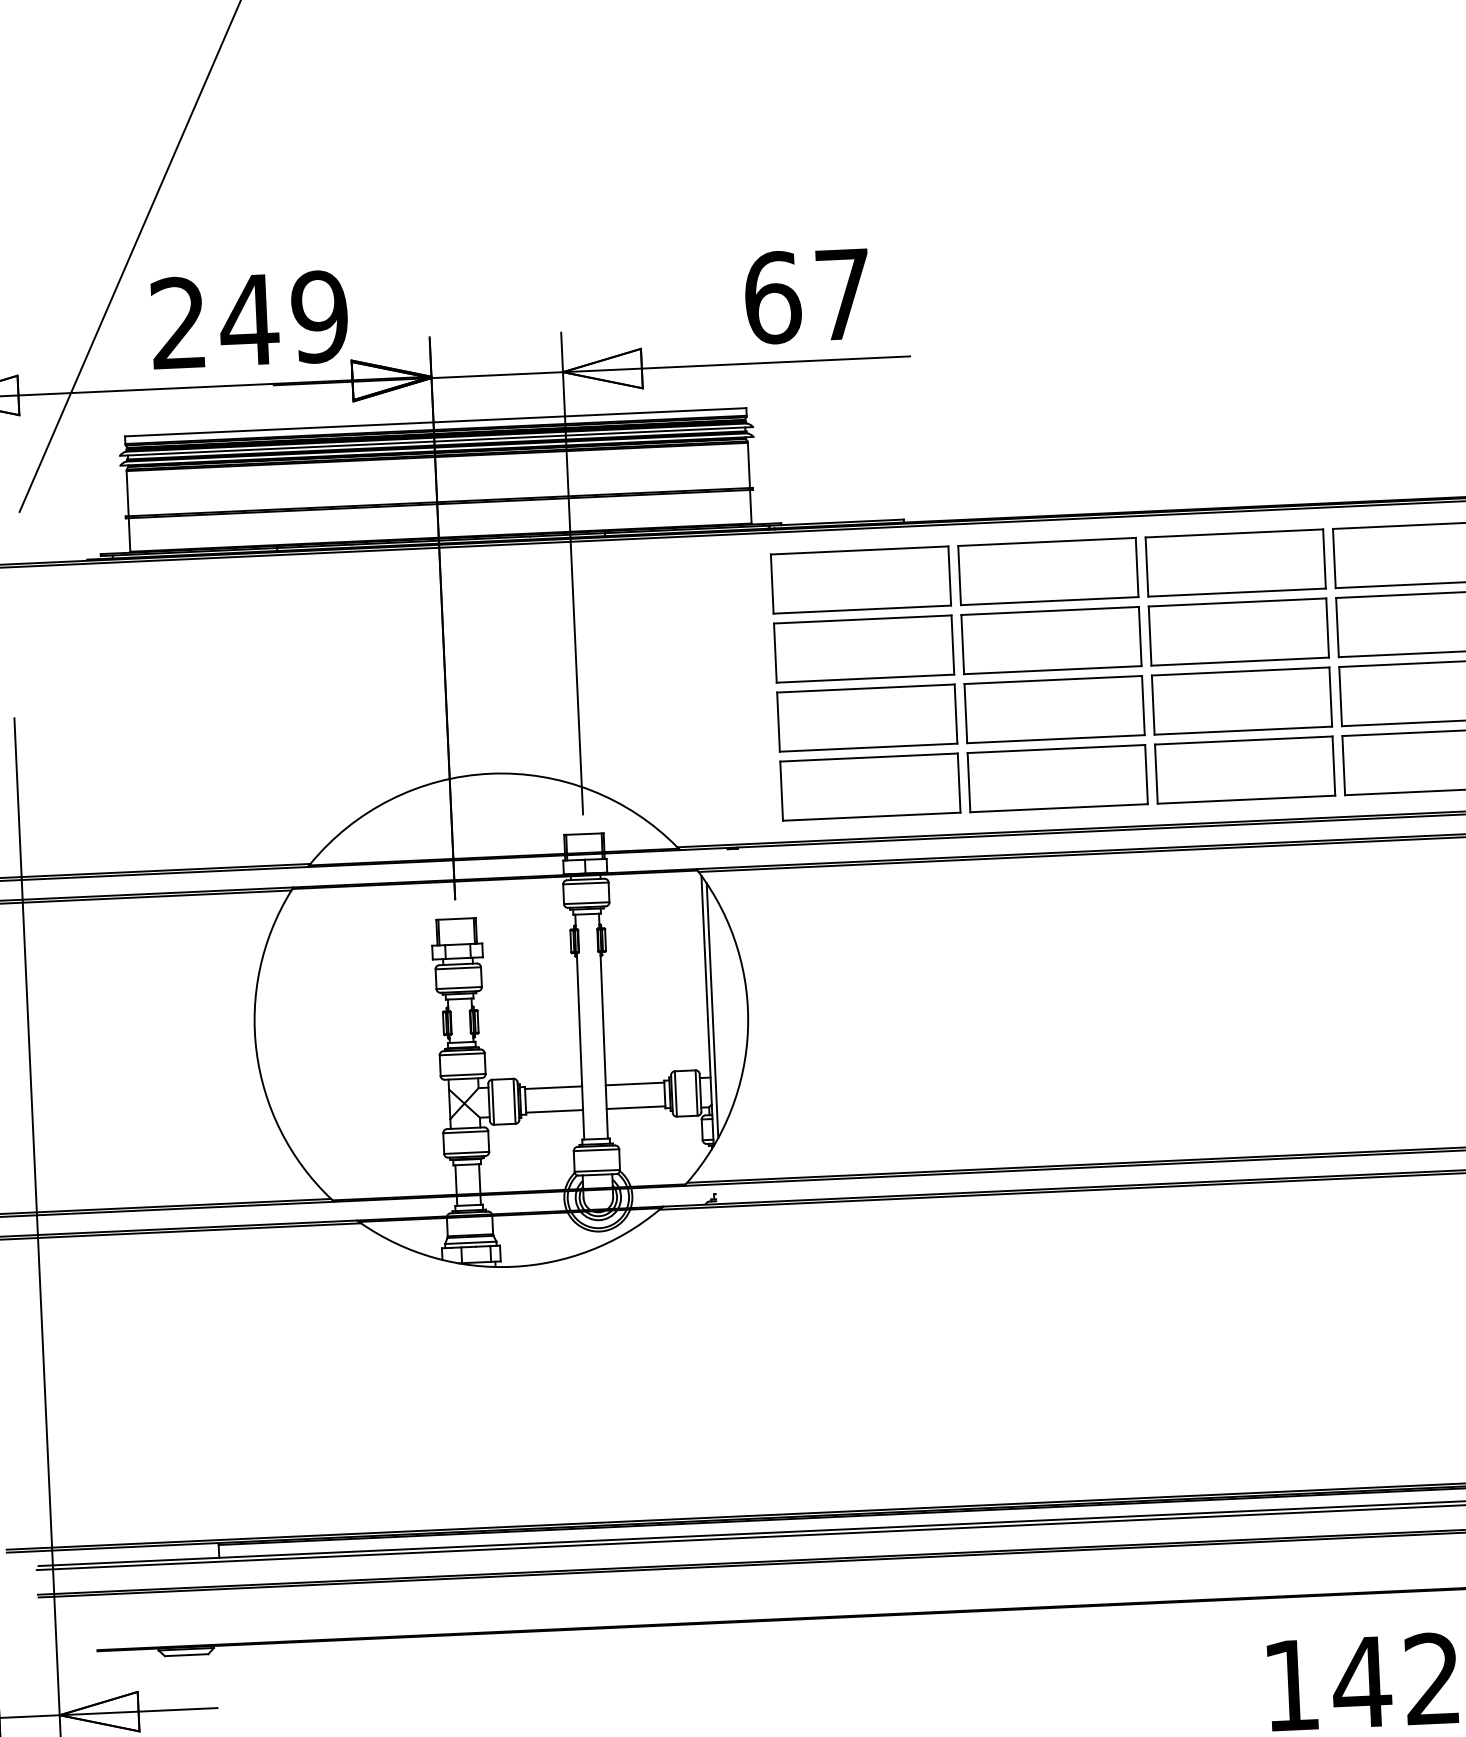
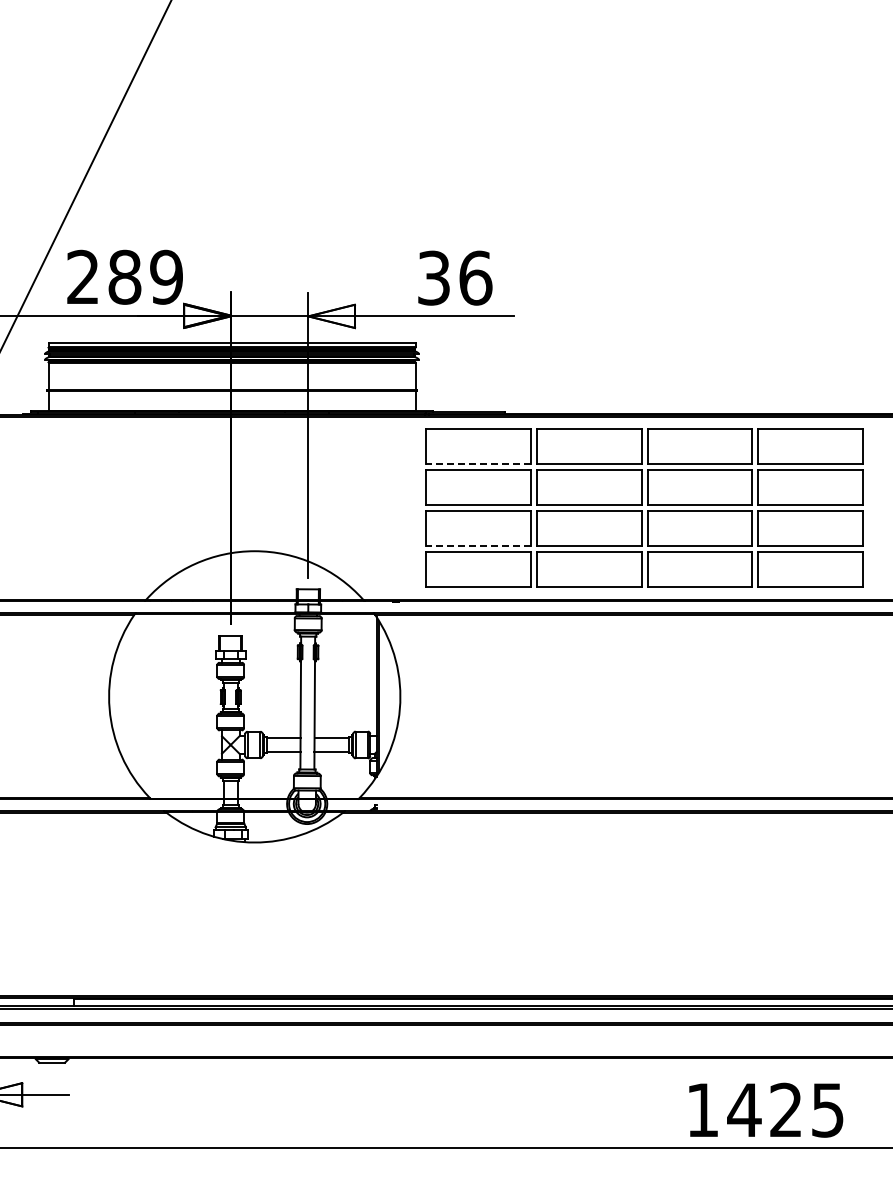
text: (808, 295) -> (455, 277), 67 -> 36
text: (248, 318) -> (124, 276), 249 -> 289
line: (862, 609) -> (478, 464), solid -> dashed
line: (868, 746) -> (478, 545), solid -> dashed

